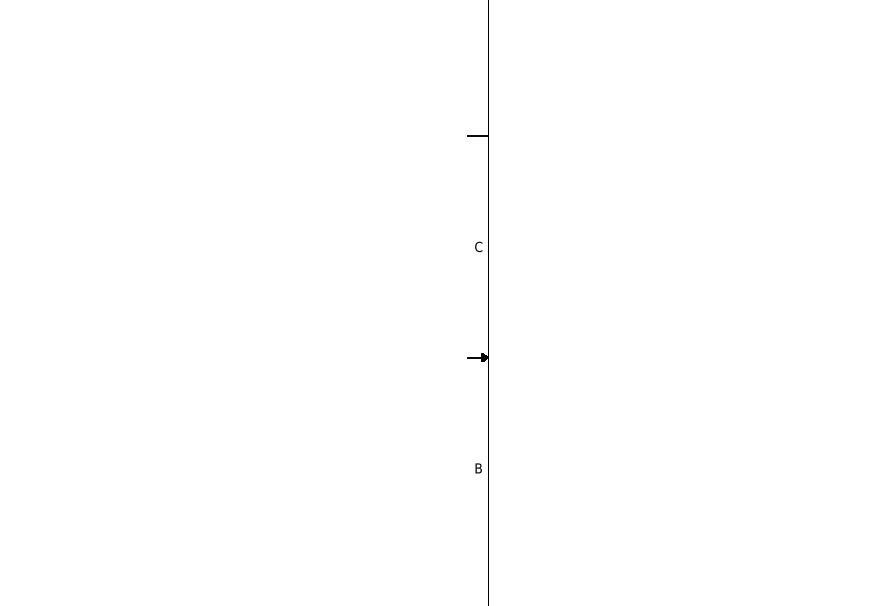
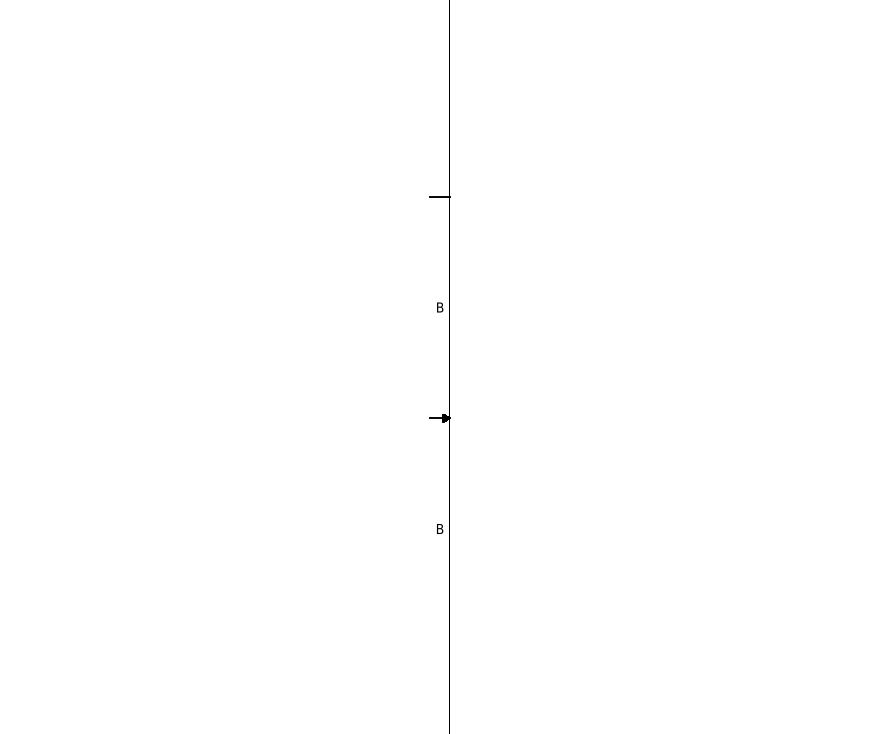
text: (478, 246) -> (439, 307), C -> B

